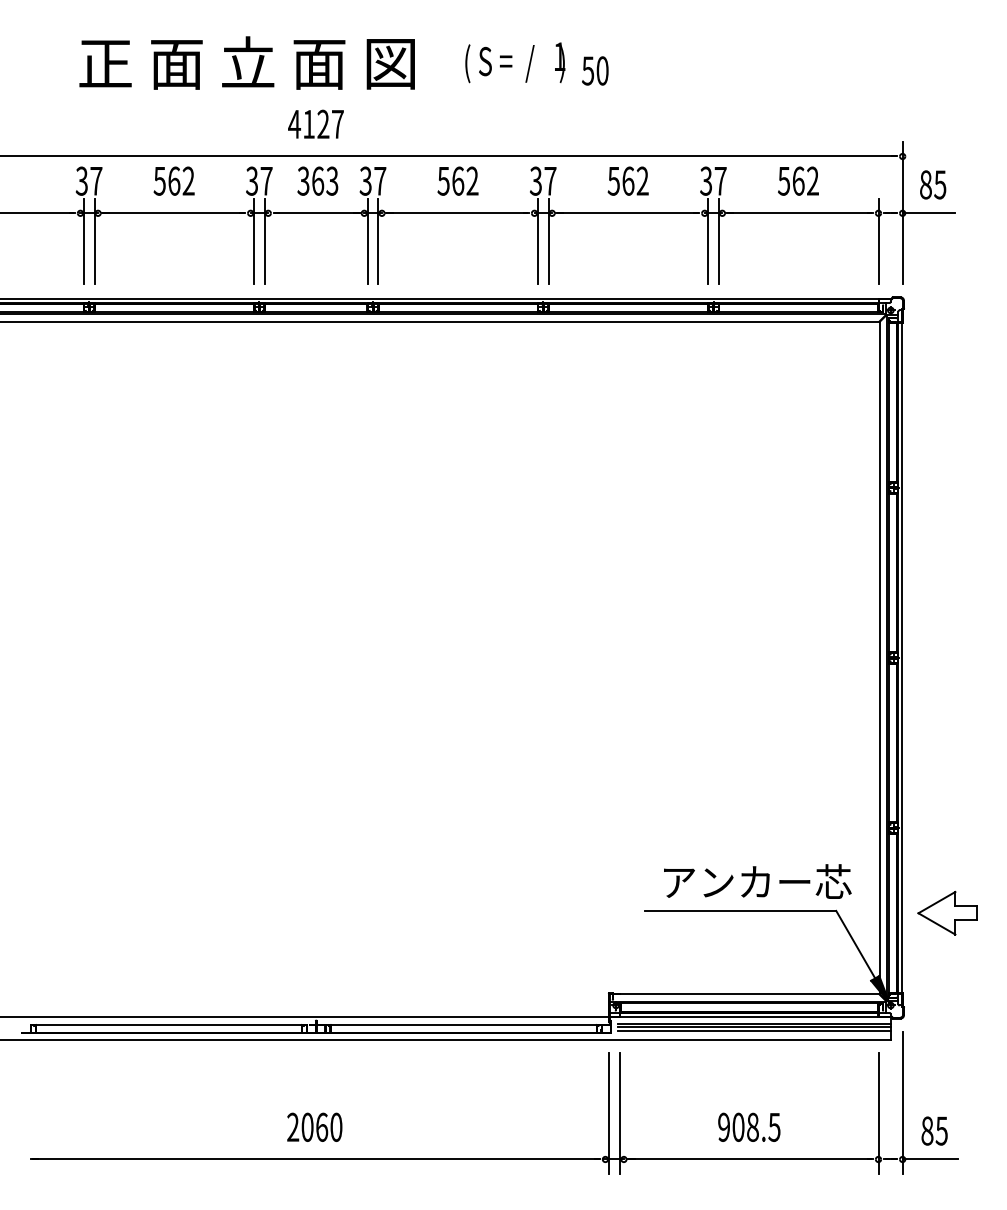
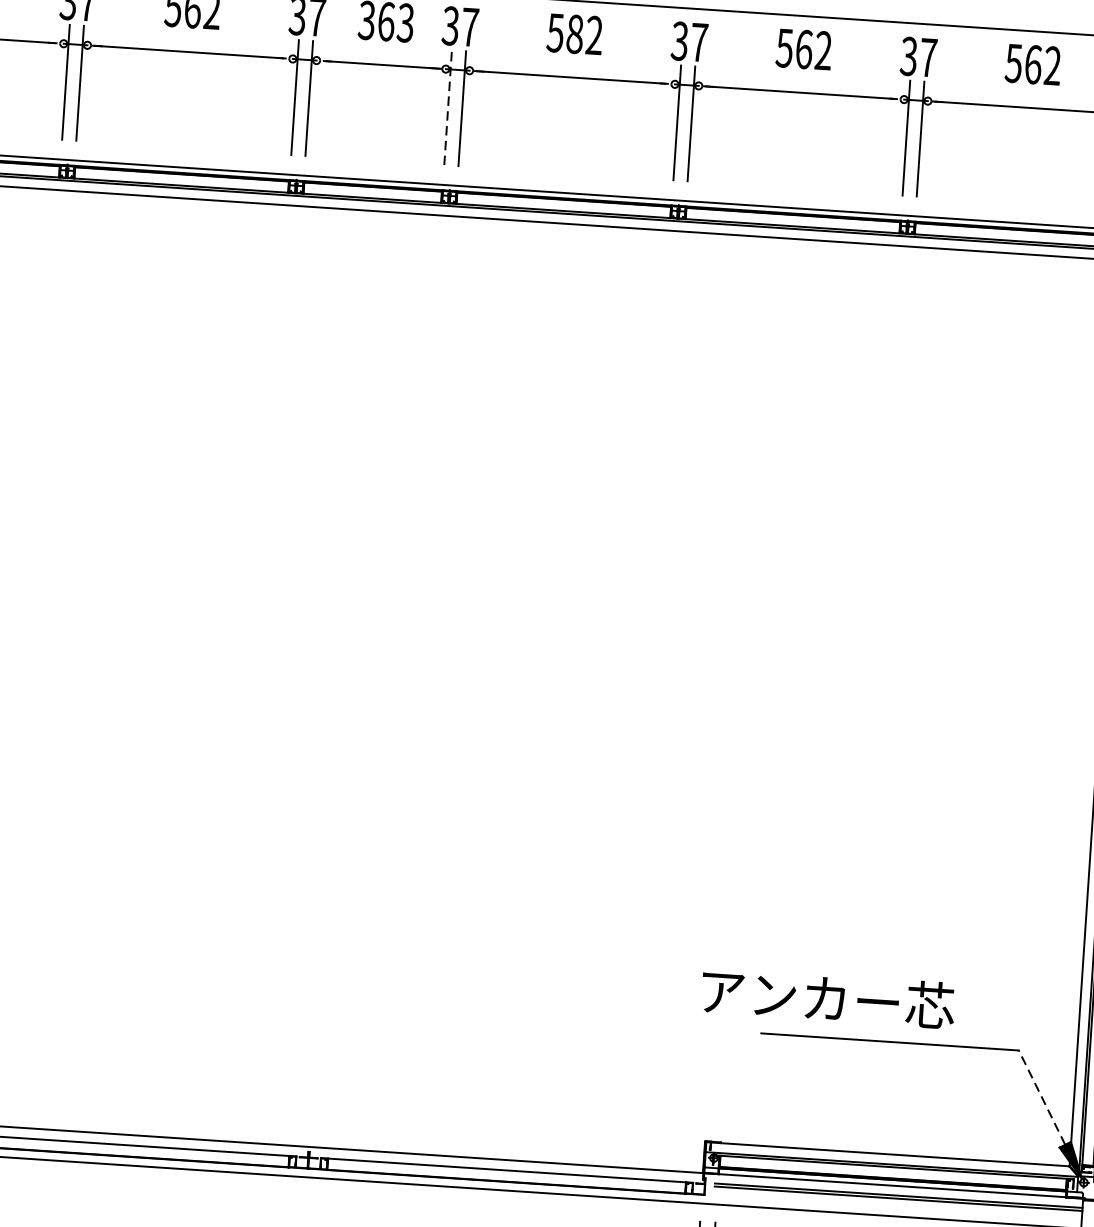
text: (458, 180) -> (575, 33), 562 -> 582
line: (367, 241) -> (447, 107), solid -> dashed
text: (757, 881) -> (827, 998), moved
line: (855, 944) -> (1041, 1097), solid -> dashed
line: (754, 1031) -> (897, 1205), removed

